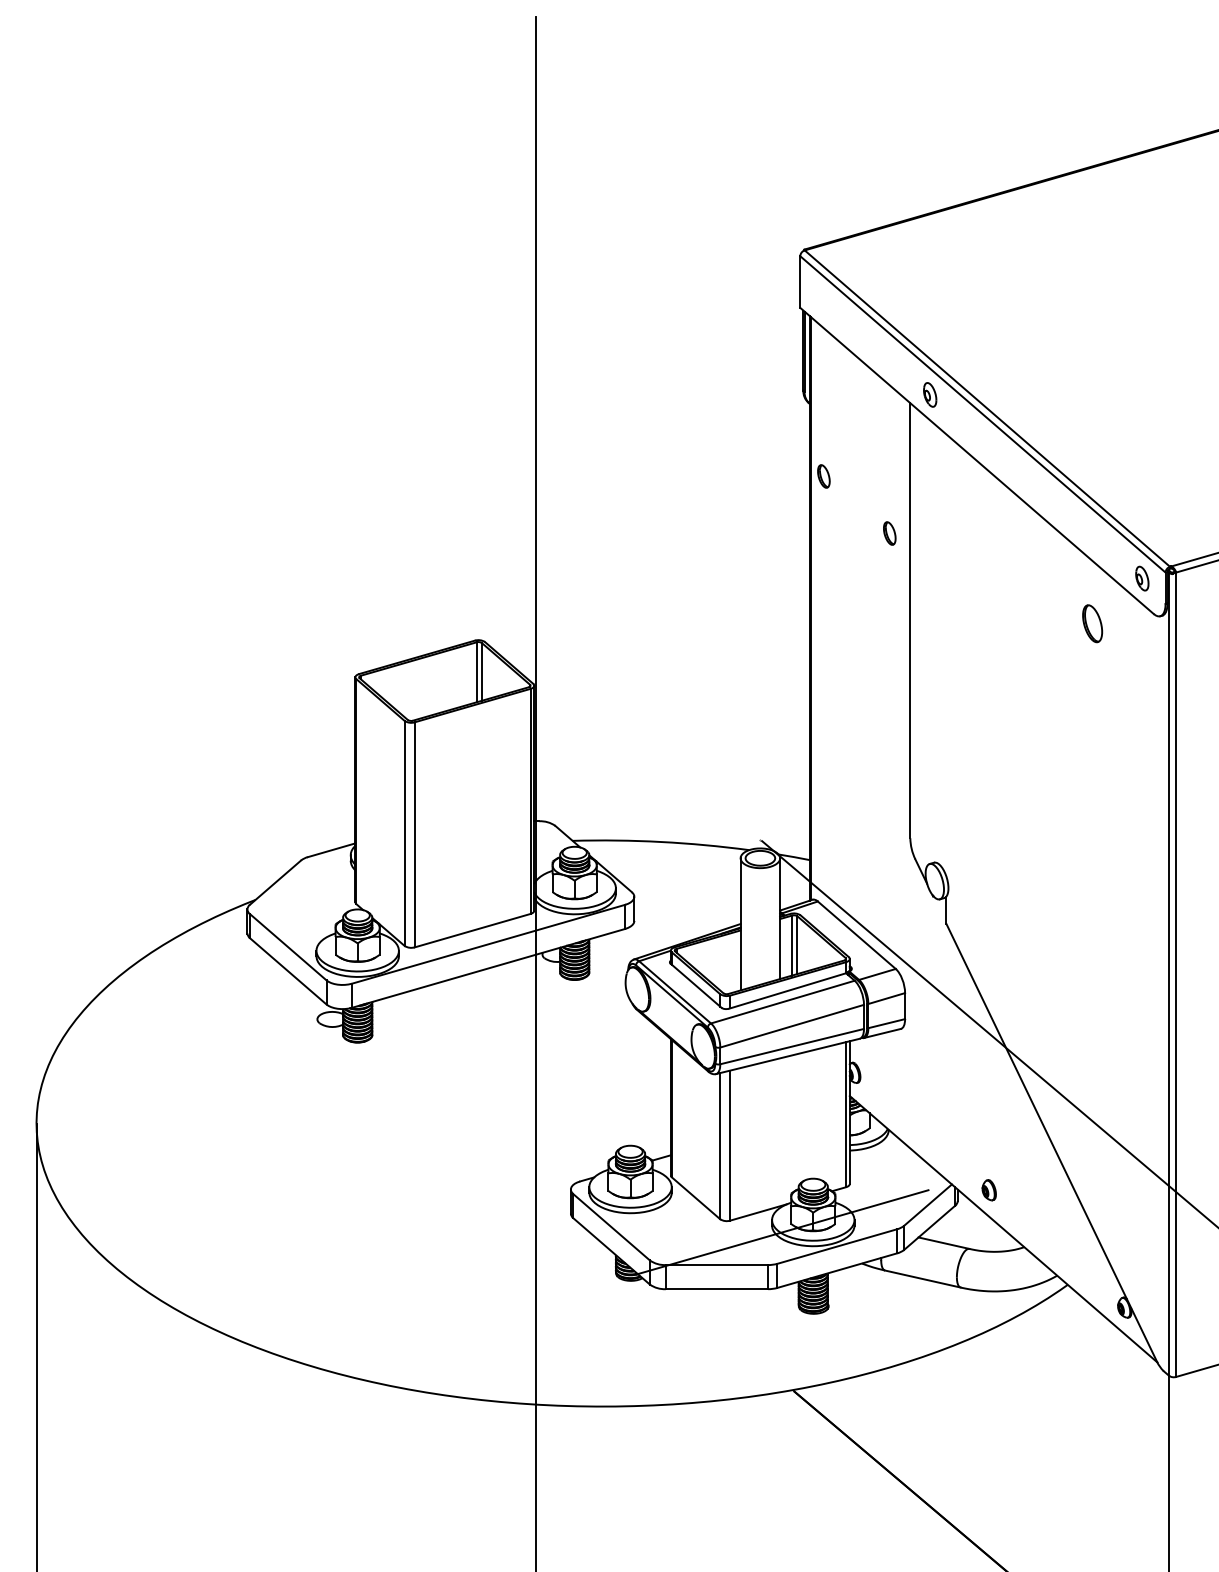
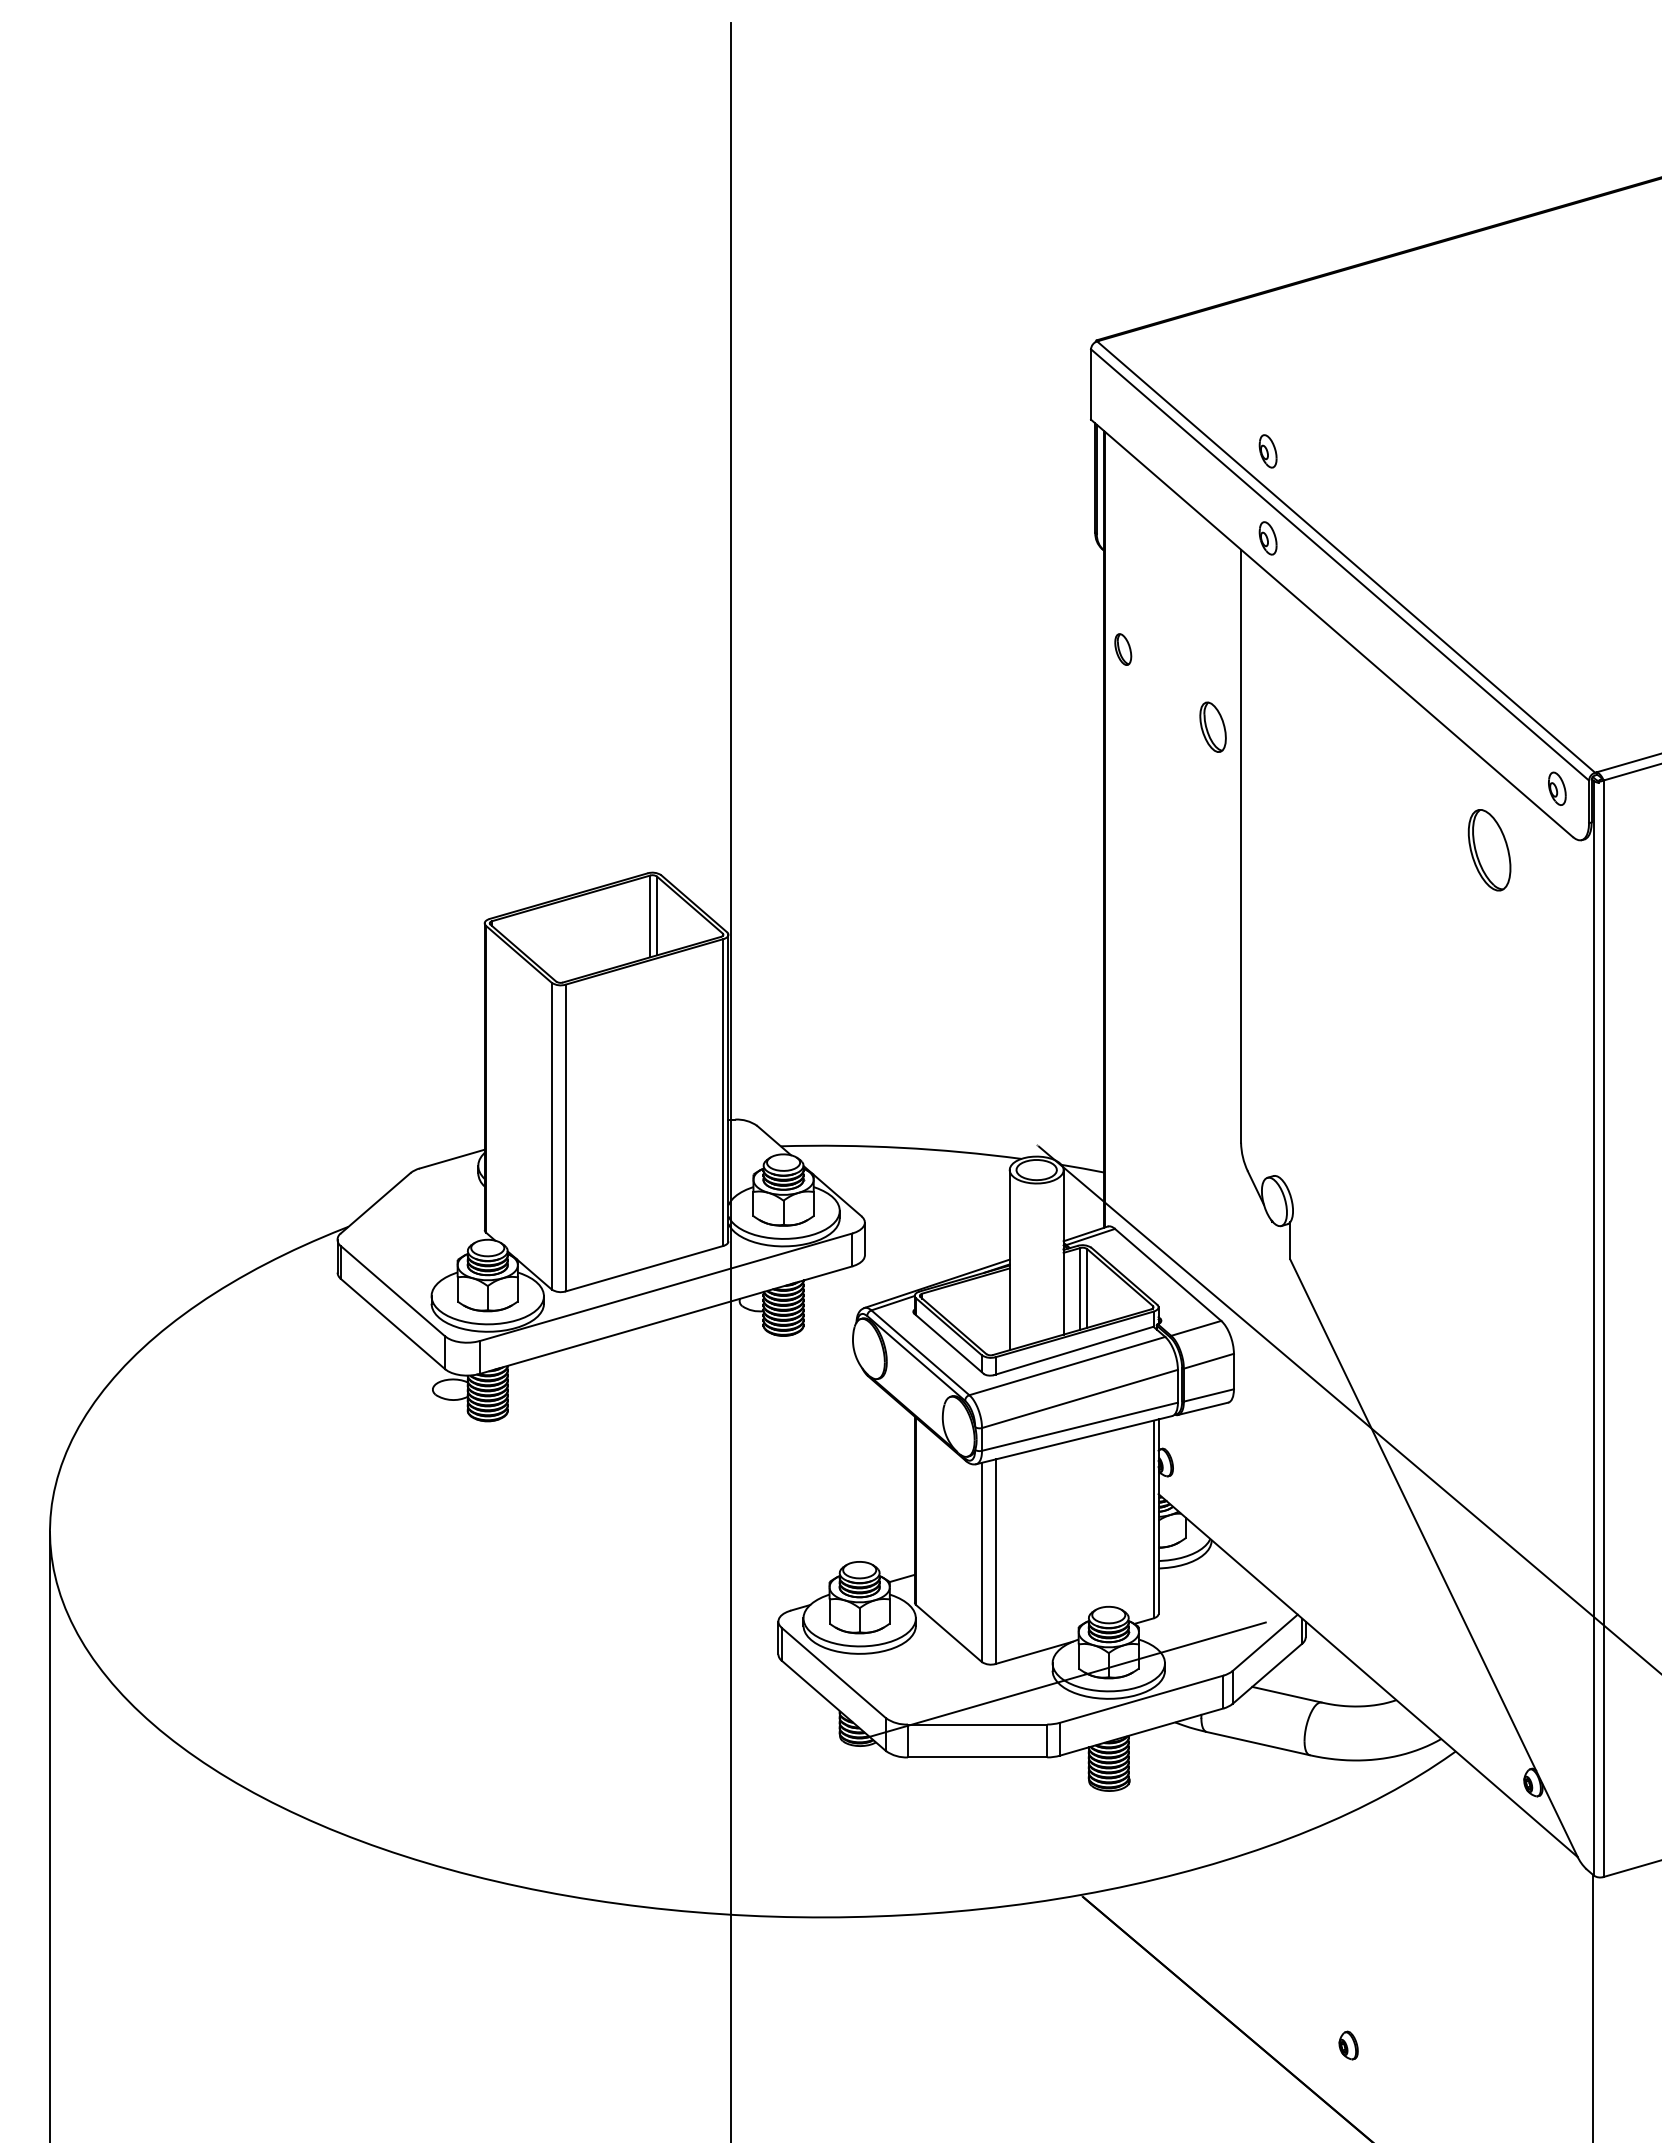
part: (929, 331) -> (1267, 451), added
part: (889, 533) -> (1212, 727), size x1.6
part: (1092, 623) -> (1489, 850), size x1.6
part: (989, 1190) -> (1348, 2045), moved

